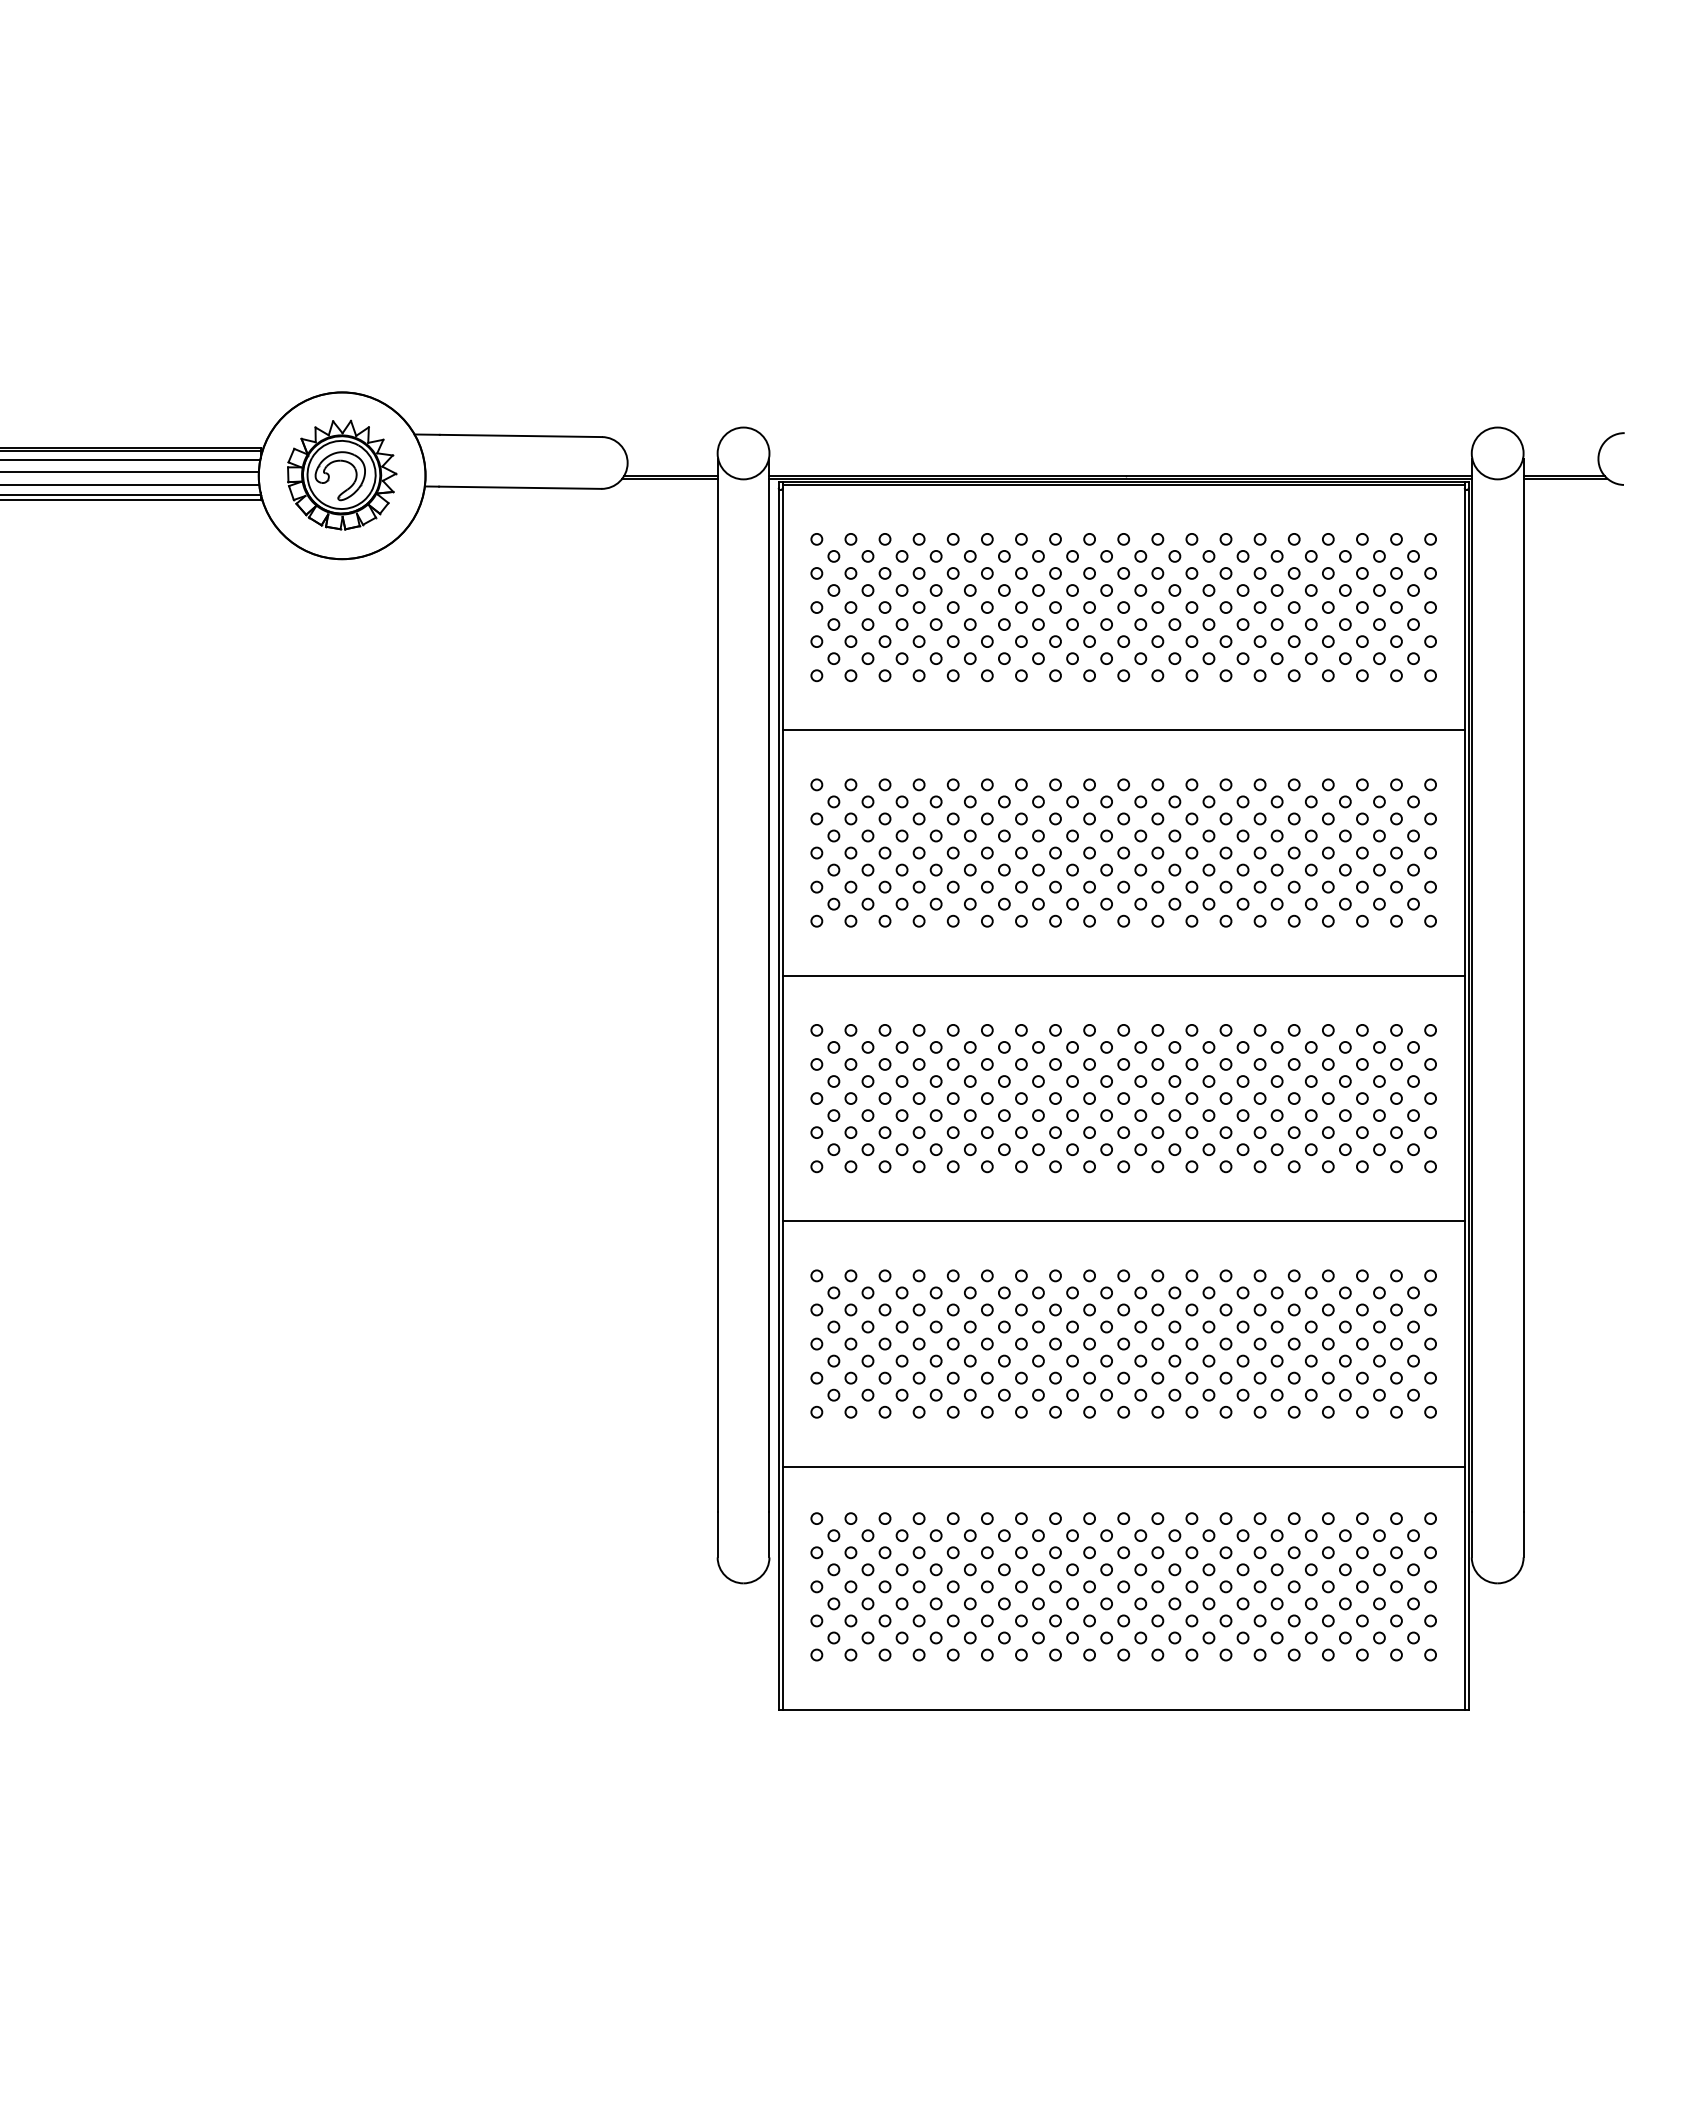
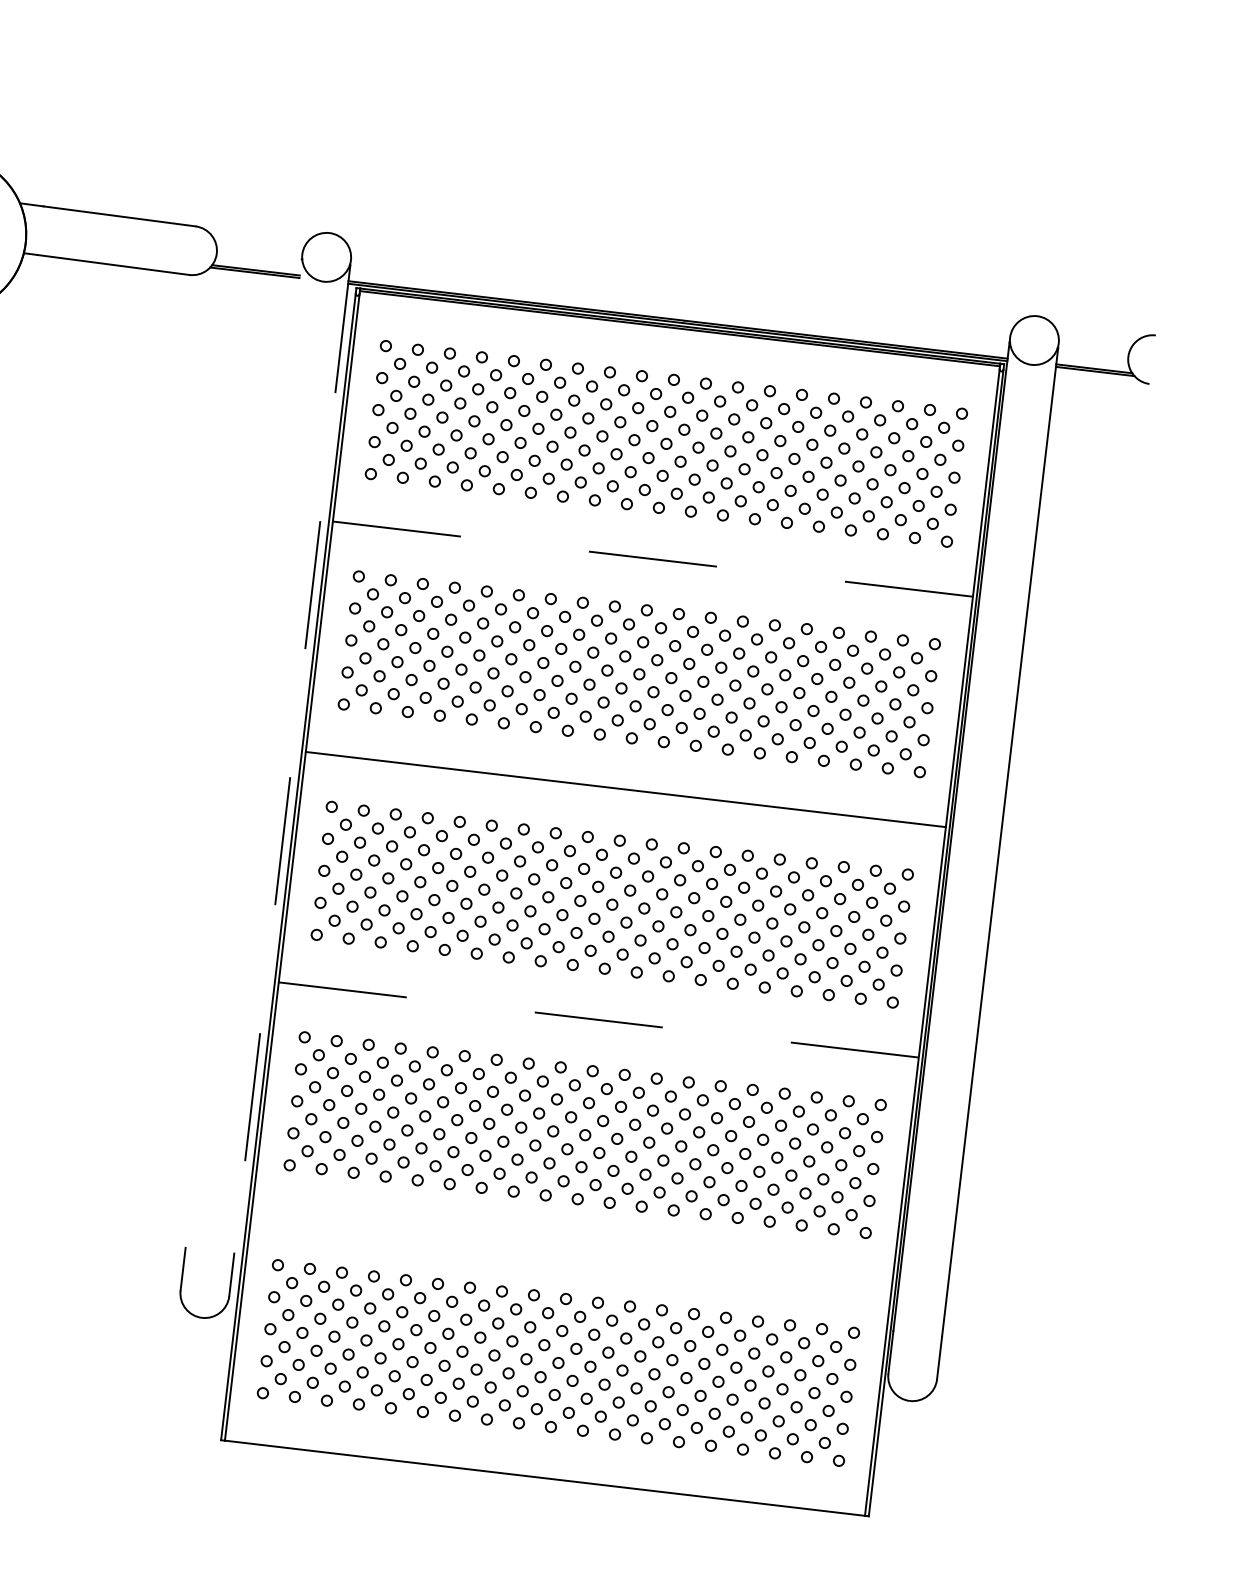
line: (1123, 730) -> (652, 559), solid -> dashed
line: (717, 984) -> (243, 752), removed
line: (769, 985) -> (292, 759), solid -> dashed
line: (1123, 1221) -> (598, 1020), solid -> dashed
line: (1123, 1466) -> (571, 1250), removed

